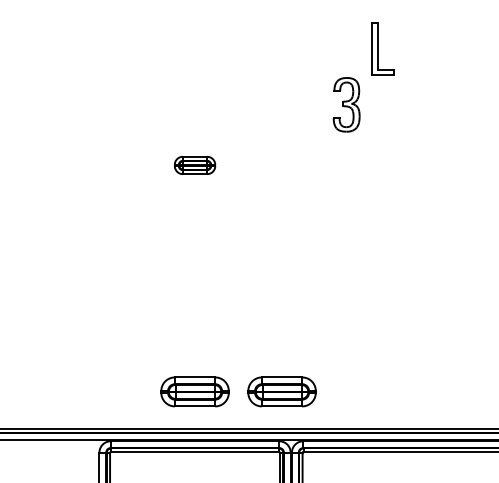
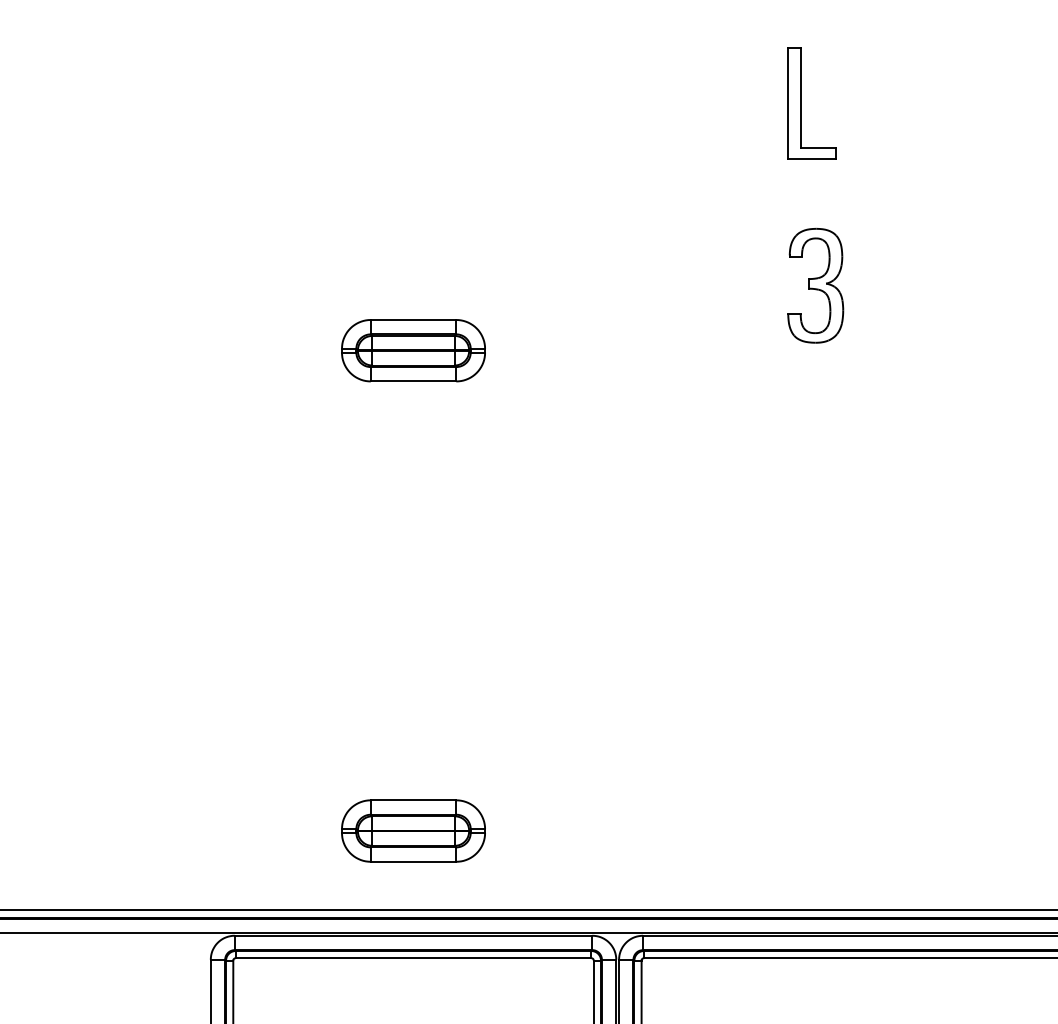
part: (346, 104) -> (815, 285), moved
part: (194, 165) -> (412, 350), size x1.67
part: (281, 391) -> (596, 830), removed

